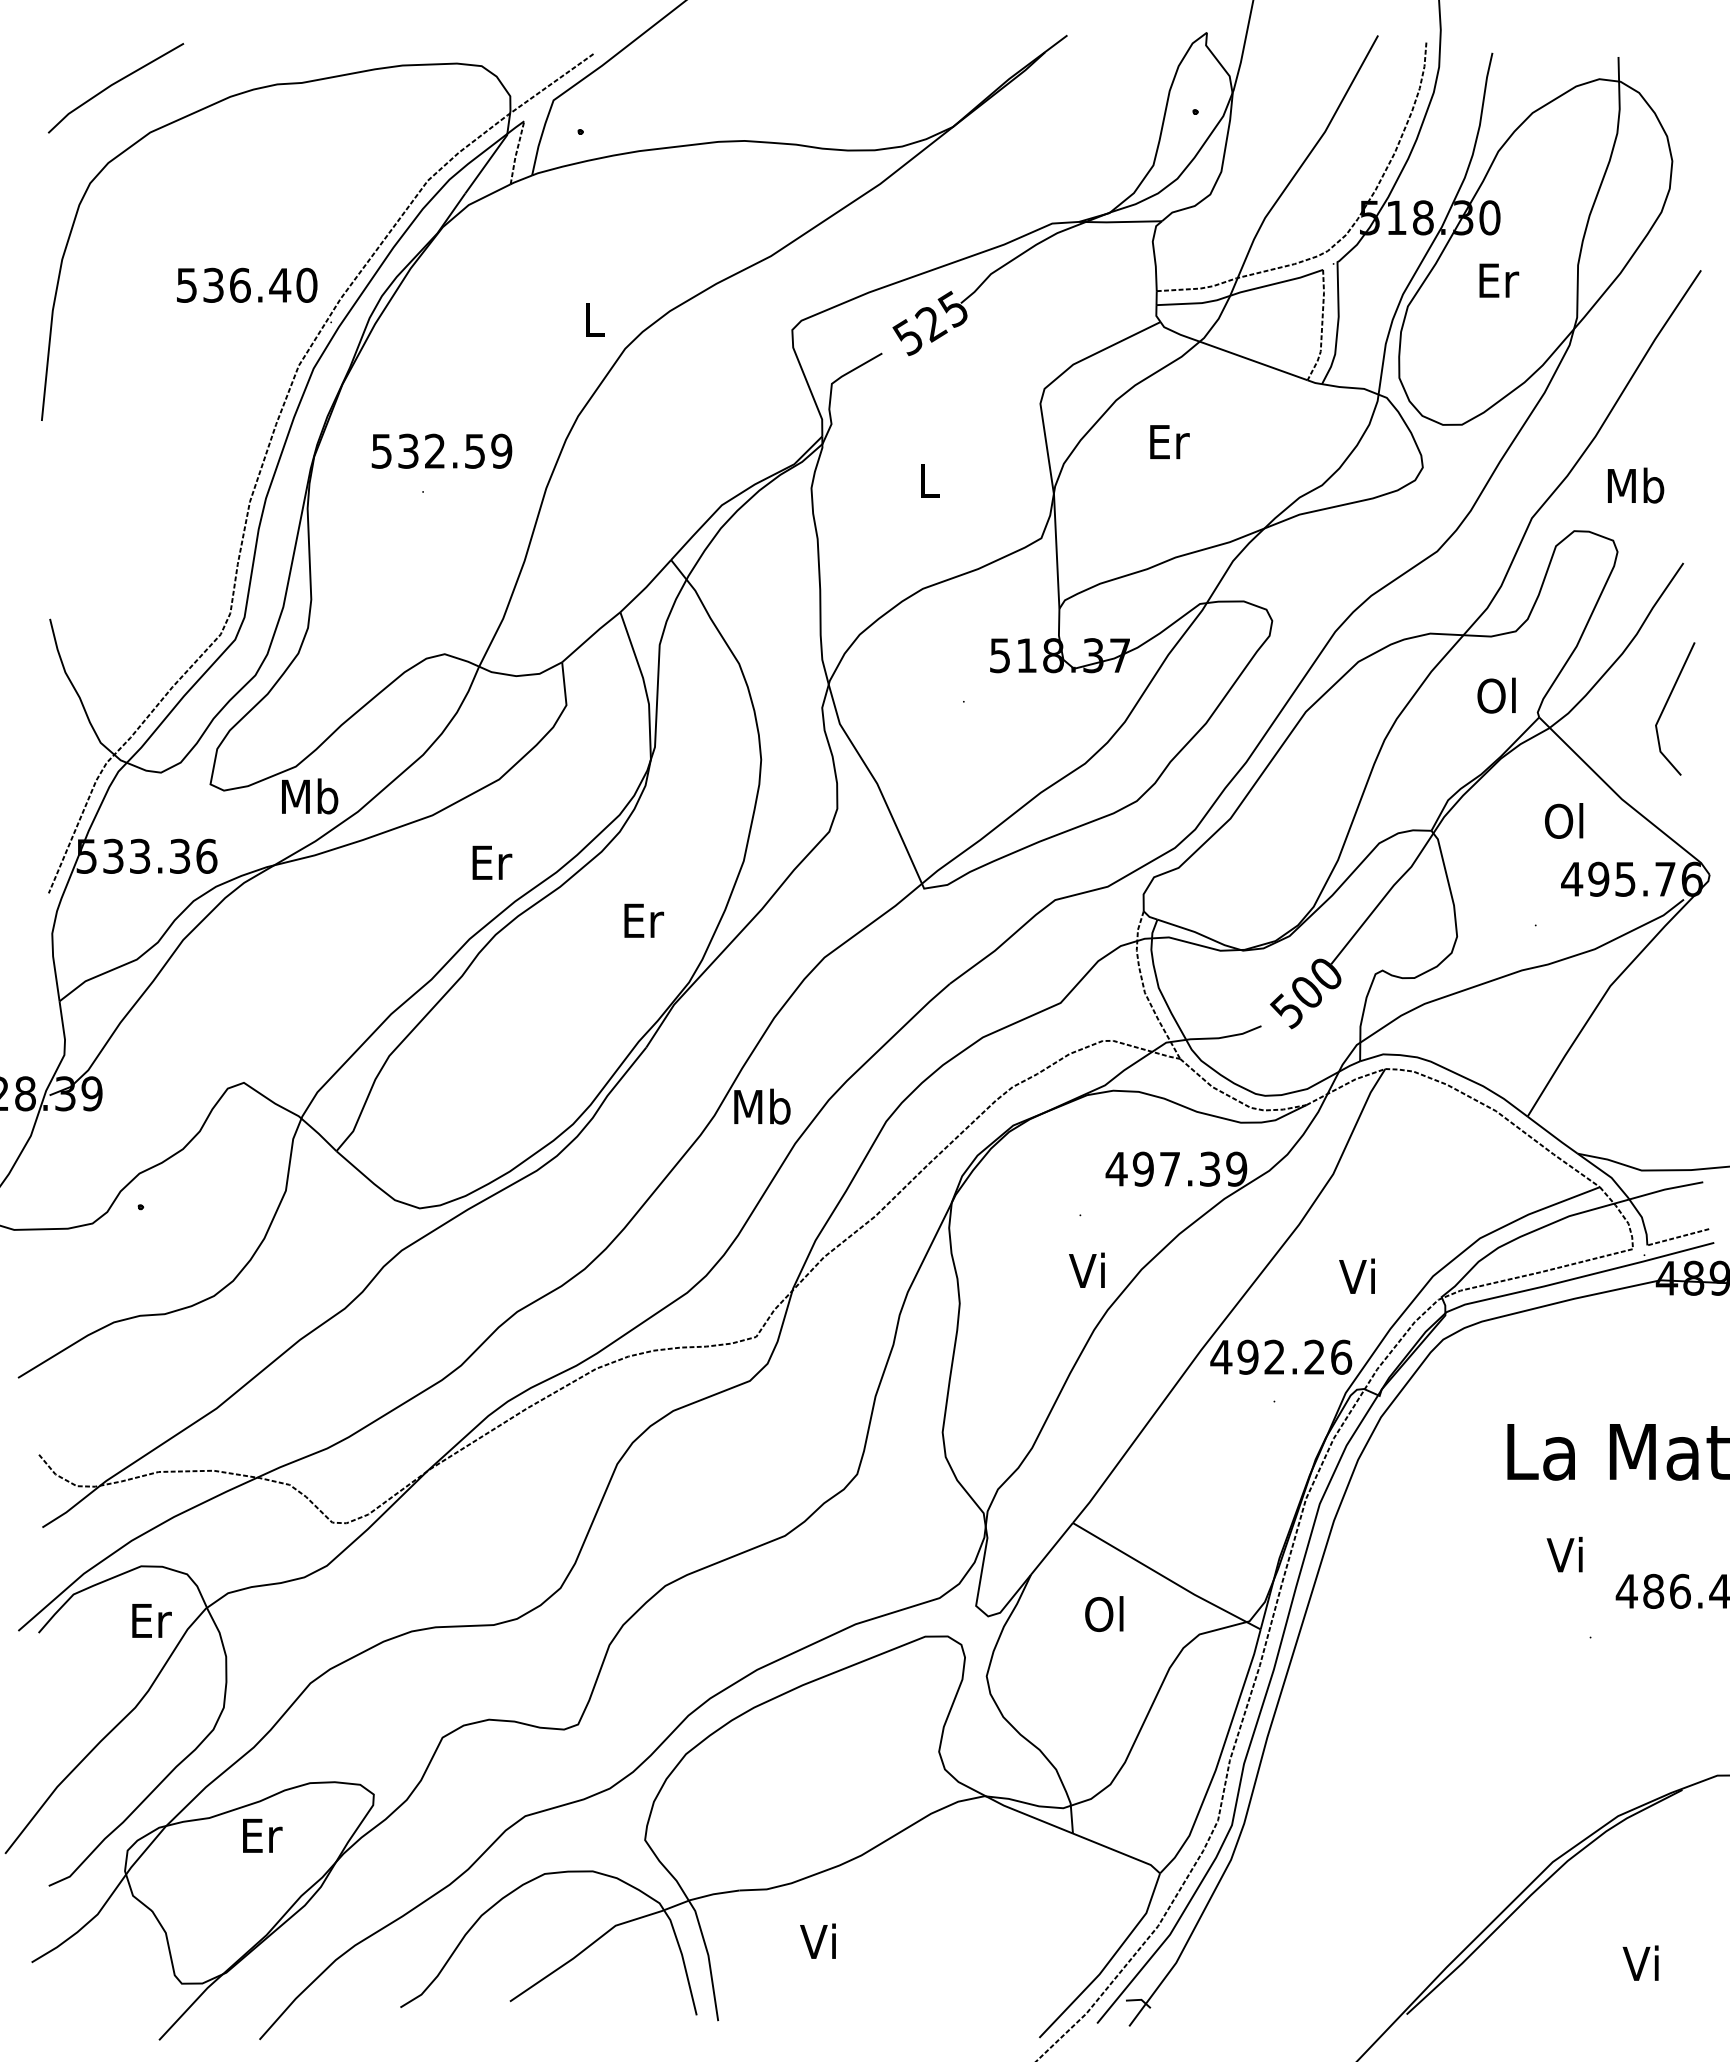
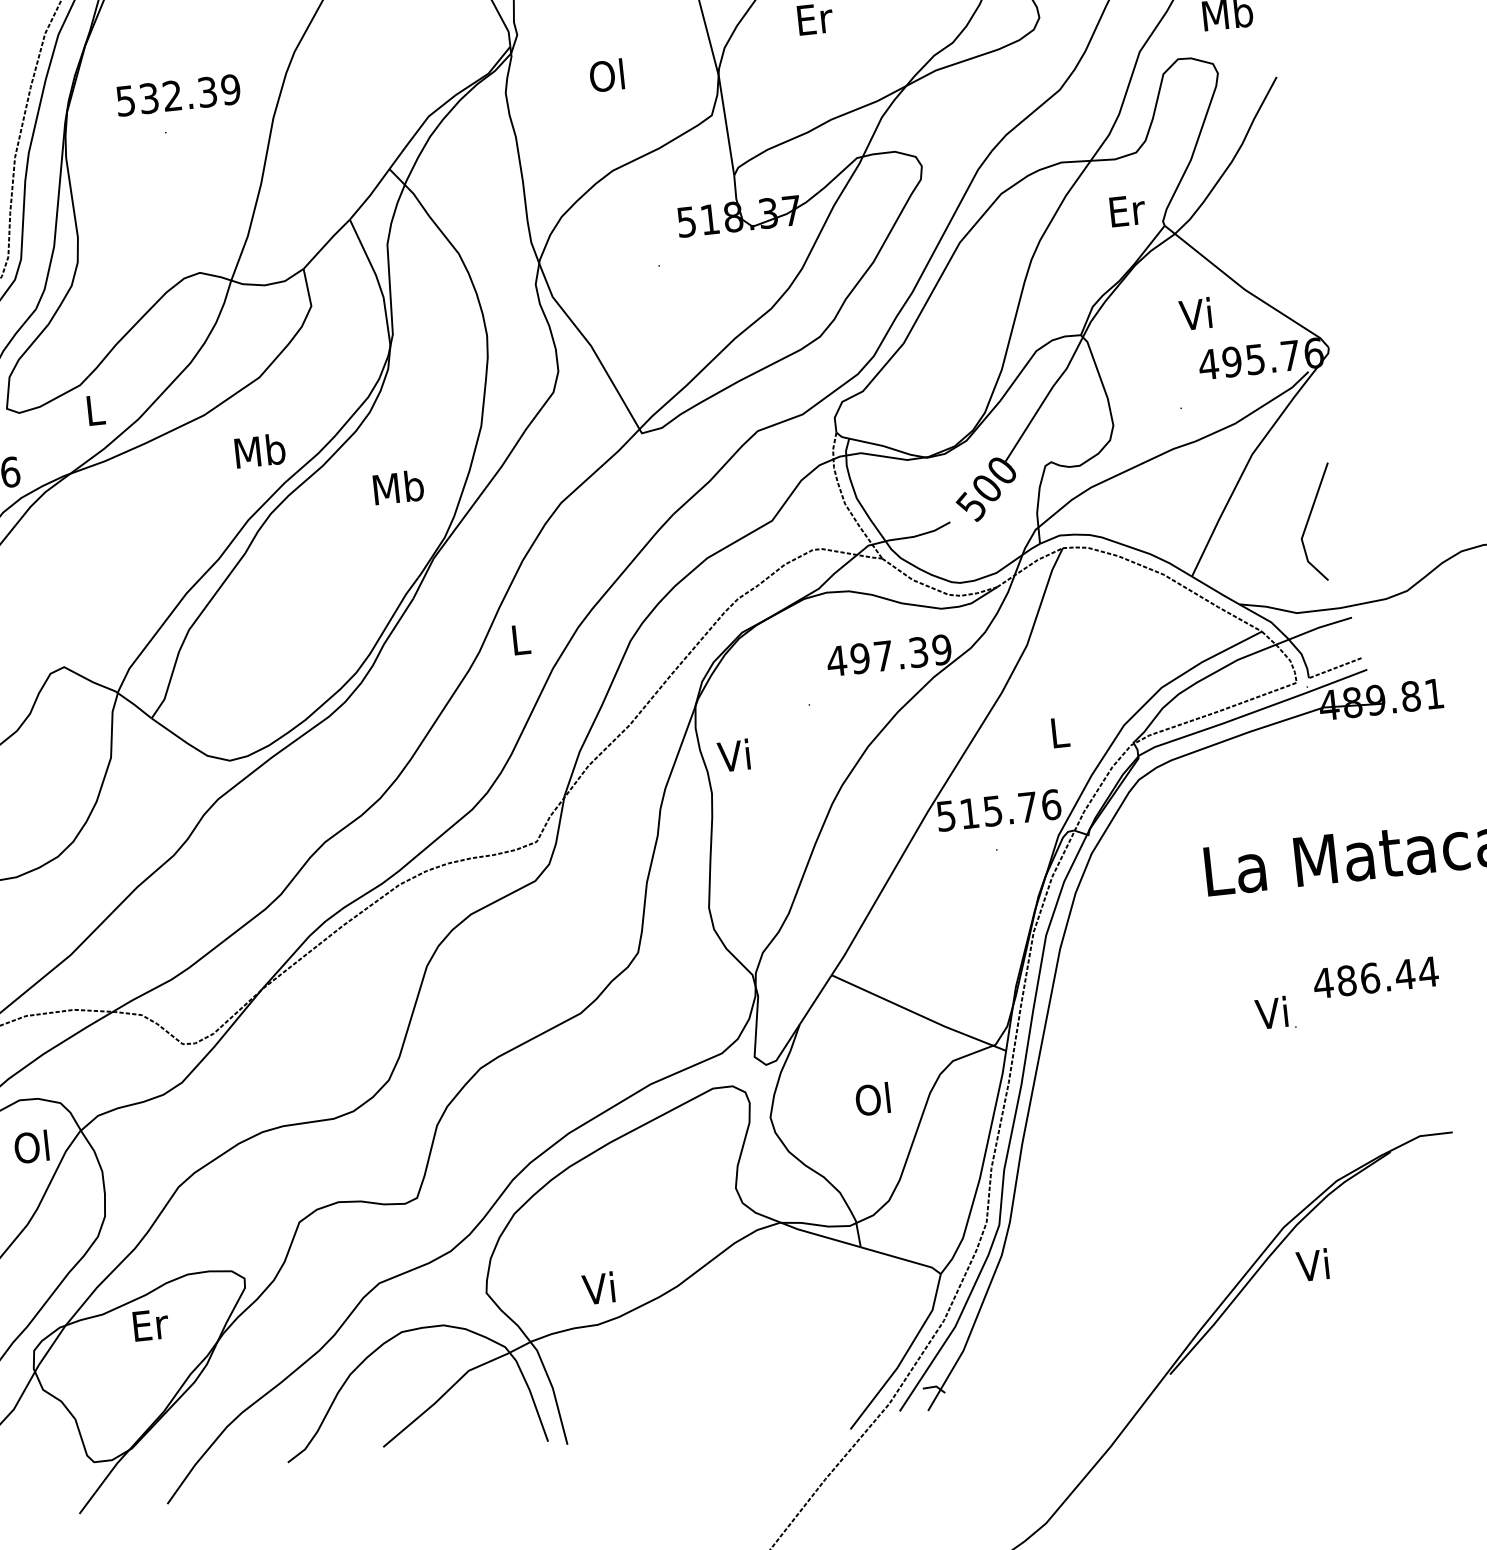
text: (475, 450) -> (207, 91), 532.59 -> 532.39
text: (927, 480) -> (606, 75), L -> Ol
text: (1498, 695) -> (1127, 210), Ol -> Er
line: (1667, 703) -> (1309, 518), moved
text: (310, 796) -> (95, 410), Mb -> L
text: (1564, 820) -> (1196, 313), Ol -> Vi
text: (491, 862) -> (260, 450), Er -> Mb
text: (643, 920) -> (399, 487), Er -> Mb
text: (762, 1106) -> (520, 639), Mb -> L
text: (1086, 1269) -> (733, 754), moved
text: (1356, 1275) -> (1056, 731), Vi -> L
text: (1267, 1356) -> (986, 811), 492.26 -> 515.76
text: (1564, 1554) -> (1271, 1012), moved
text: (1104, 1613) -> (872, 1098), moved
text: (150, 1620) -> (32, 1146), Er -> Ol
text: (817, 1940) -> (597, 1287), moved
text: (1640, 1962) -> (1312, 1264), moved

